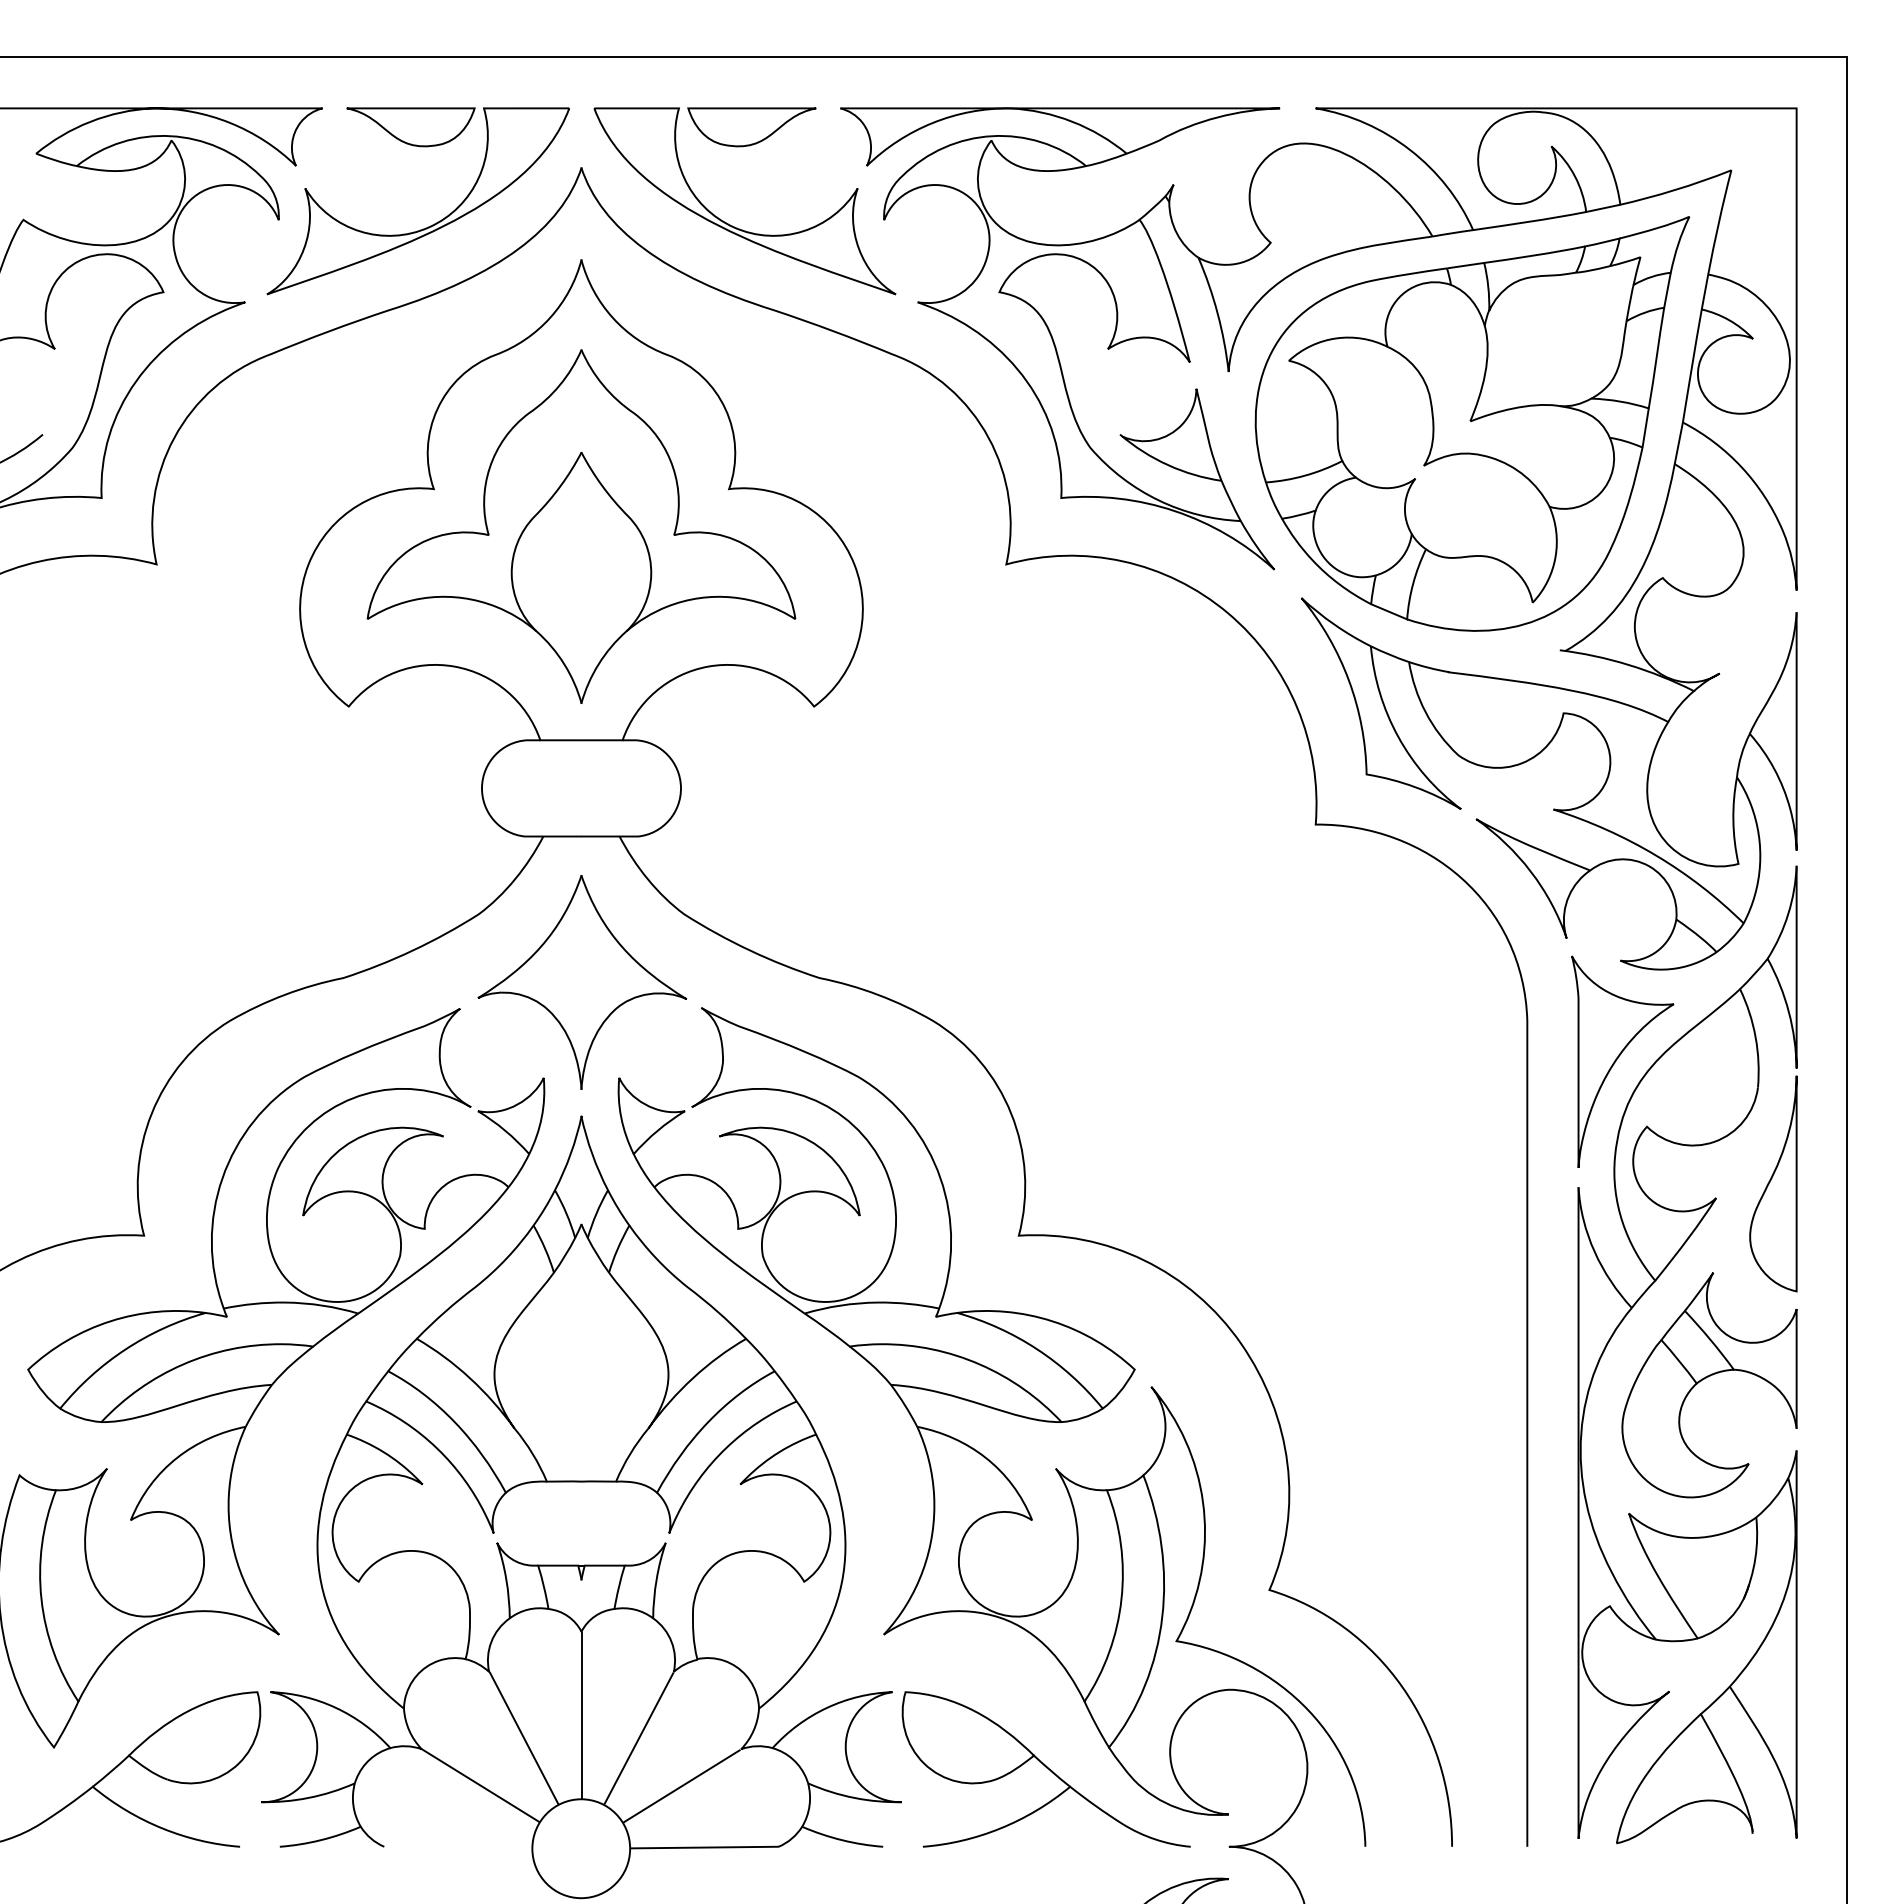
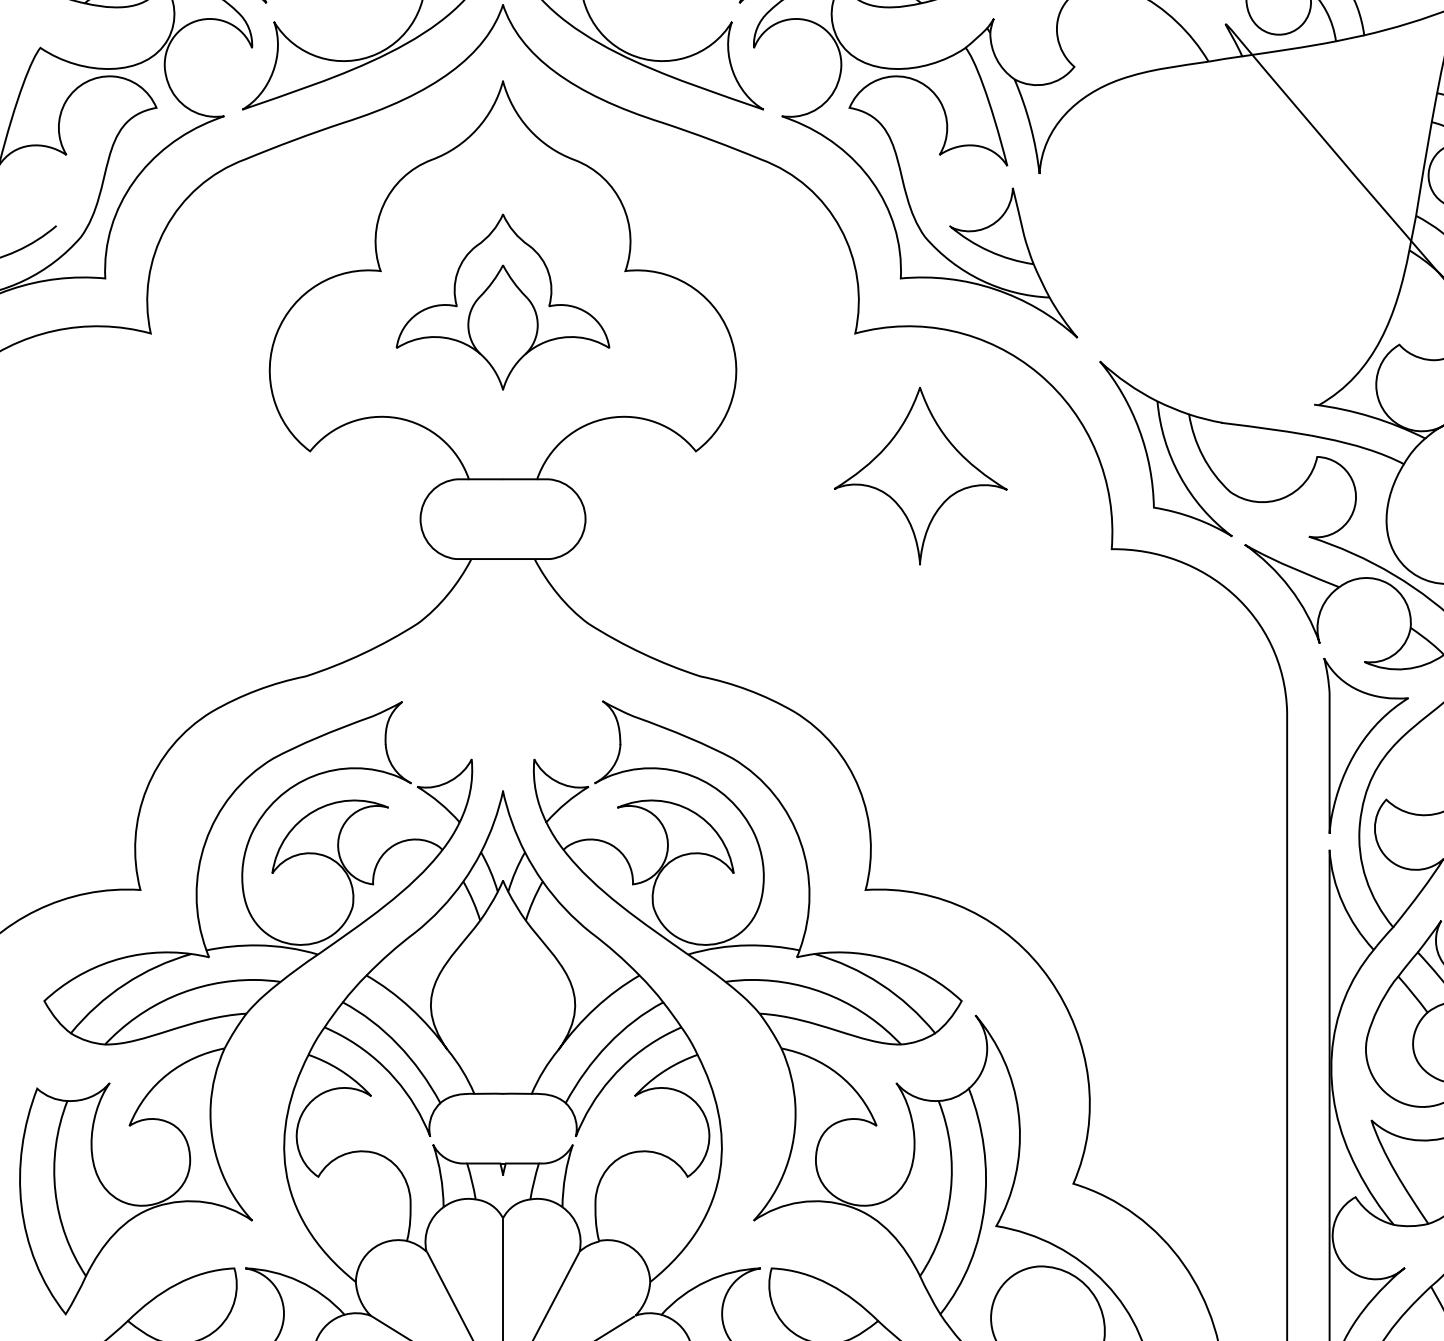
part: (1472, 423) -> (1241, 216), removed
part: (581, 526) -> (503, 302), size x0.6
part: (582, 982) -> (920, 476), moved

